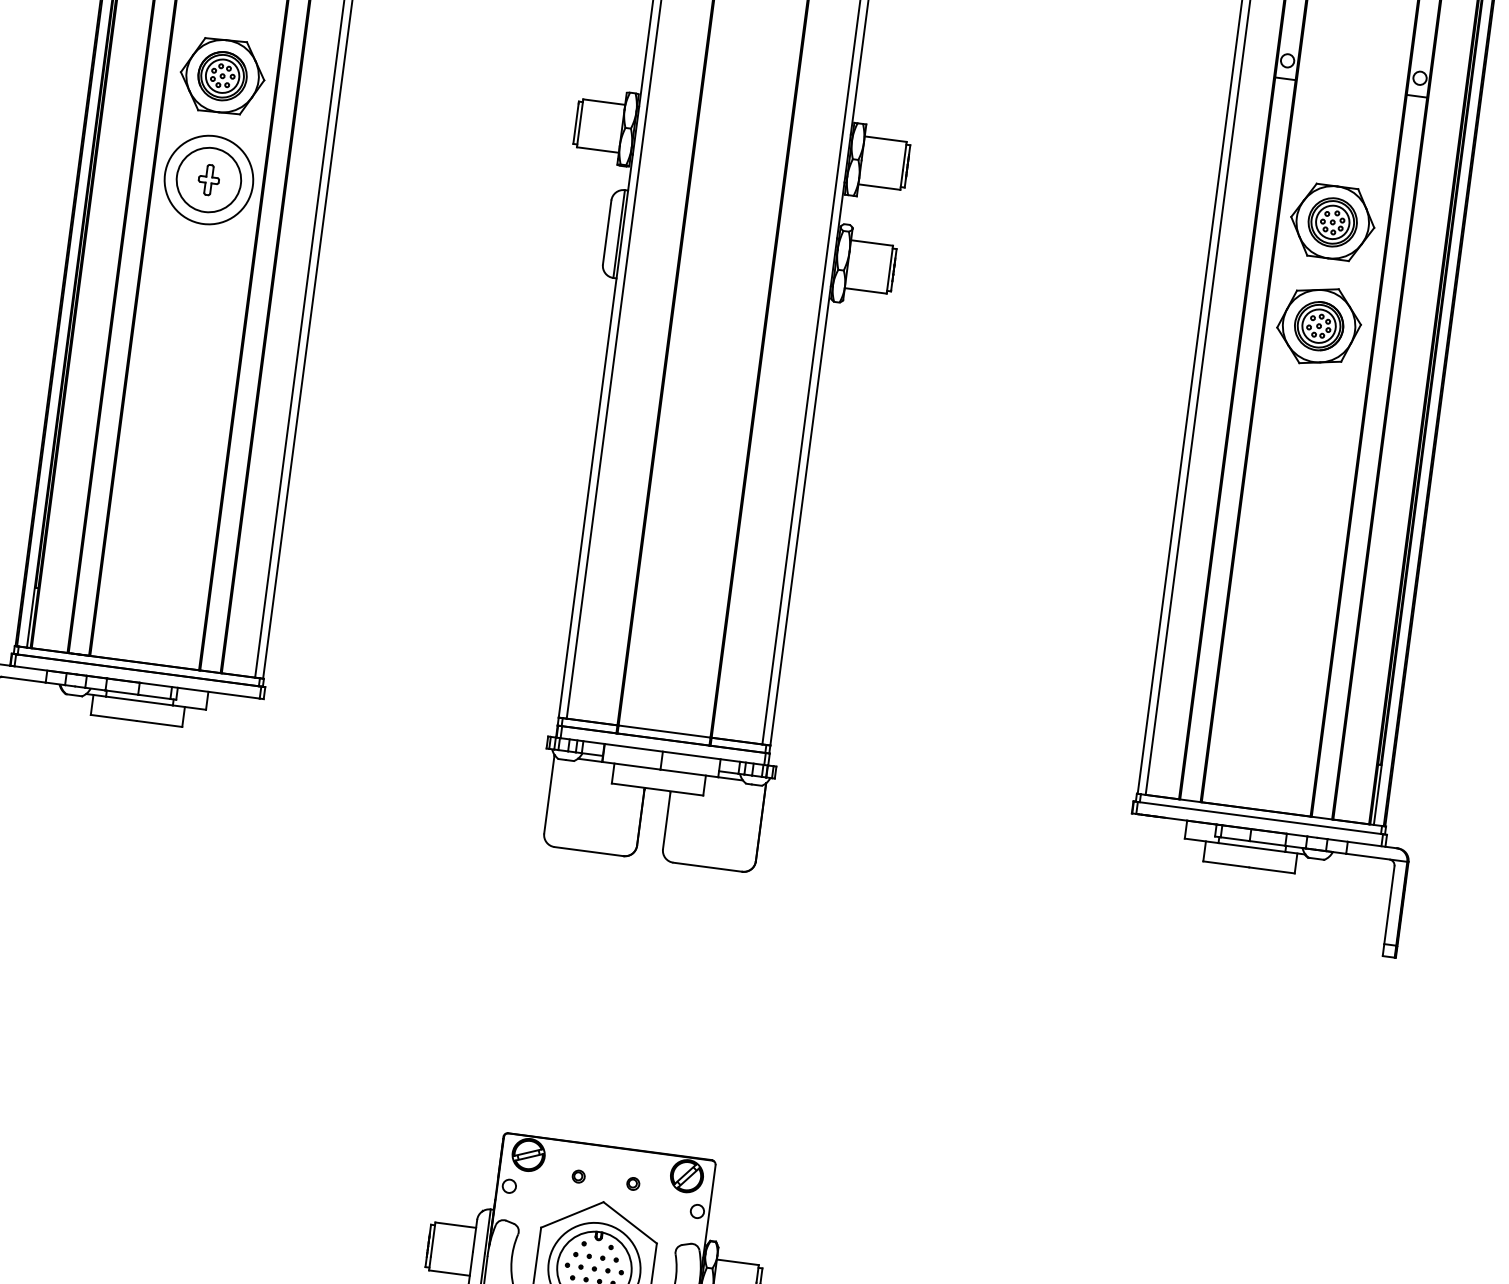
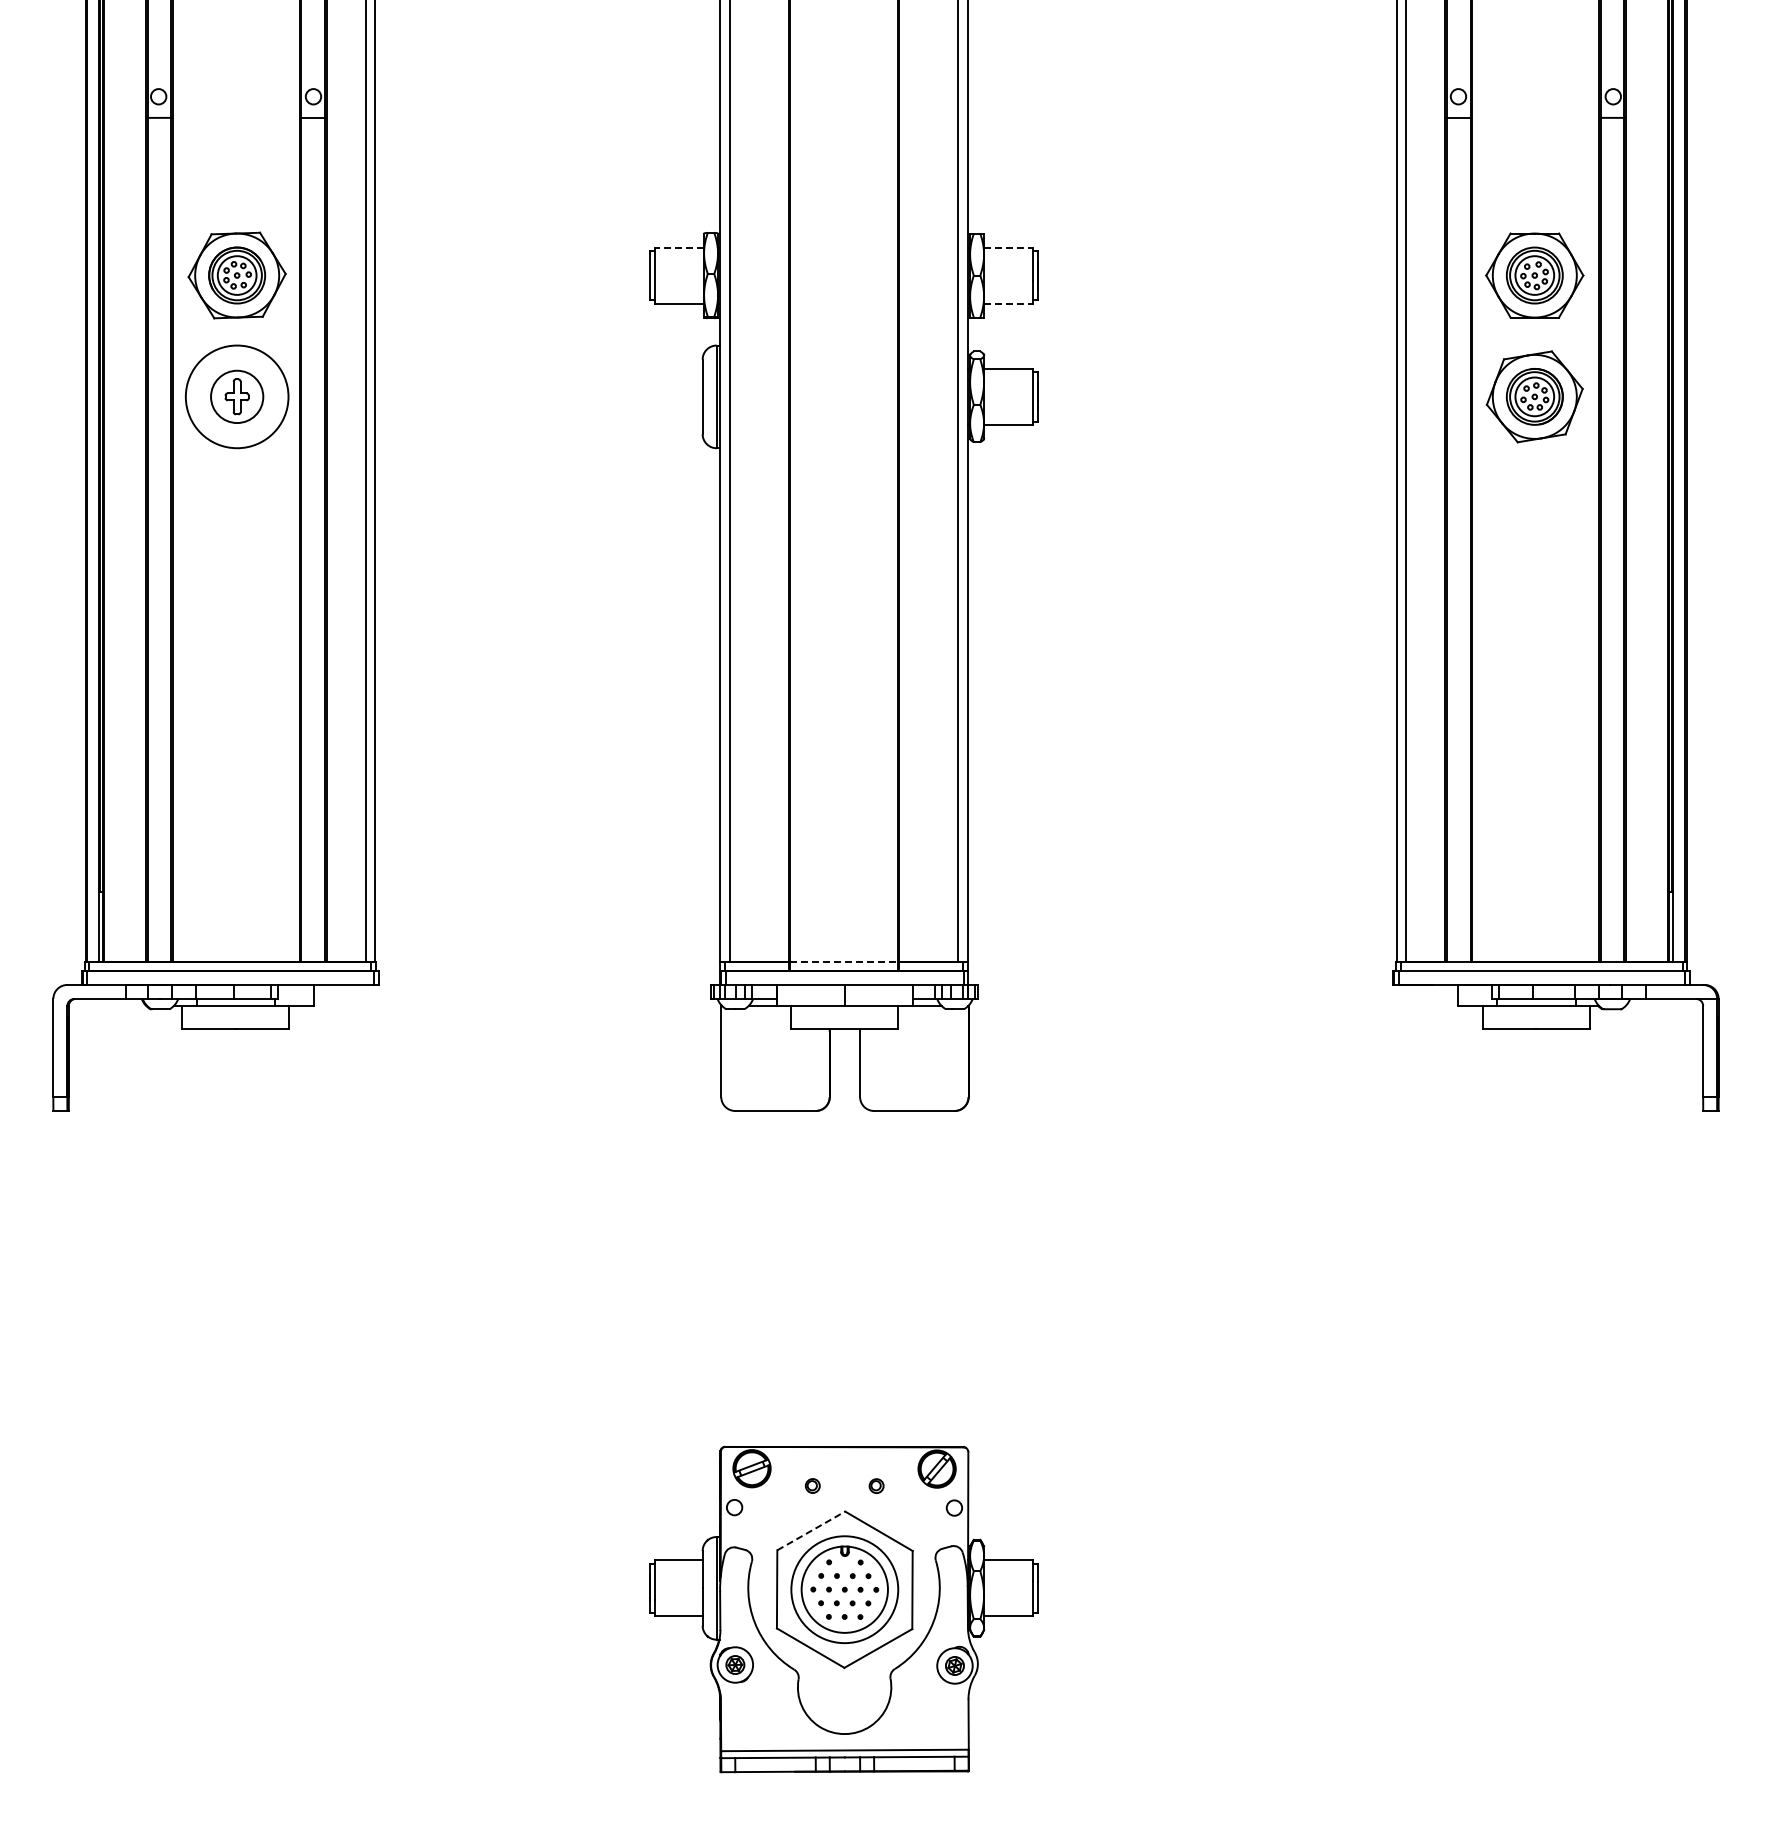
line: (604, 102) -> (679, 247), solid -> dashed
line: (885, 139) -> (1008, 247), solid -> dashed
circle: (208, 179) -> (236, 396), size x0.7
line: (879, 187) -> (1008, 303), solid -> dashed
line: (664, 731) -> (844, 961), solid -> dashed
line: (572, 1214) -> (811, 1530), solid -> dashed

